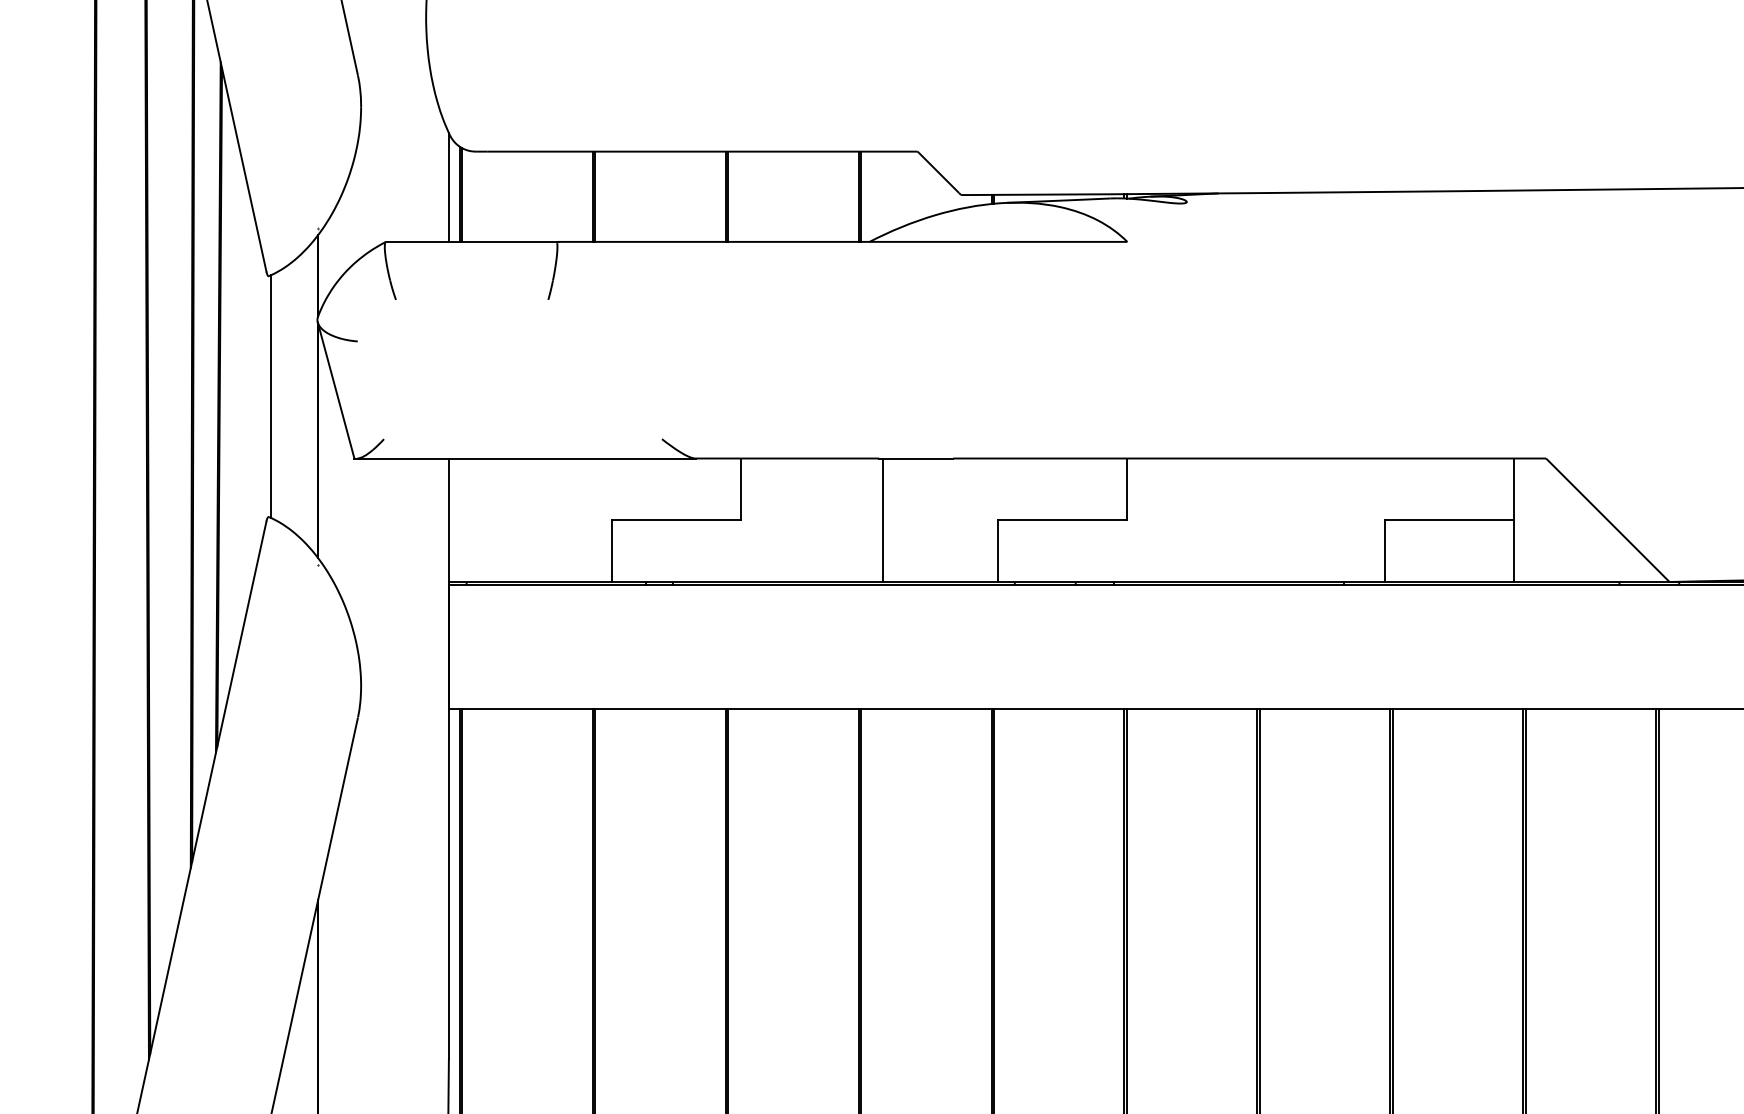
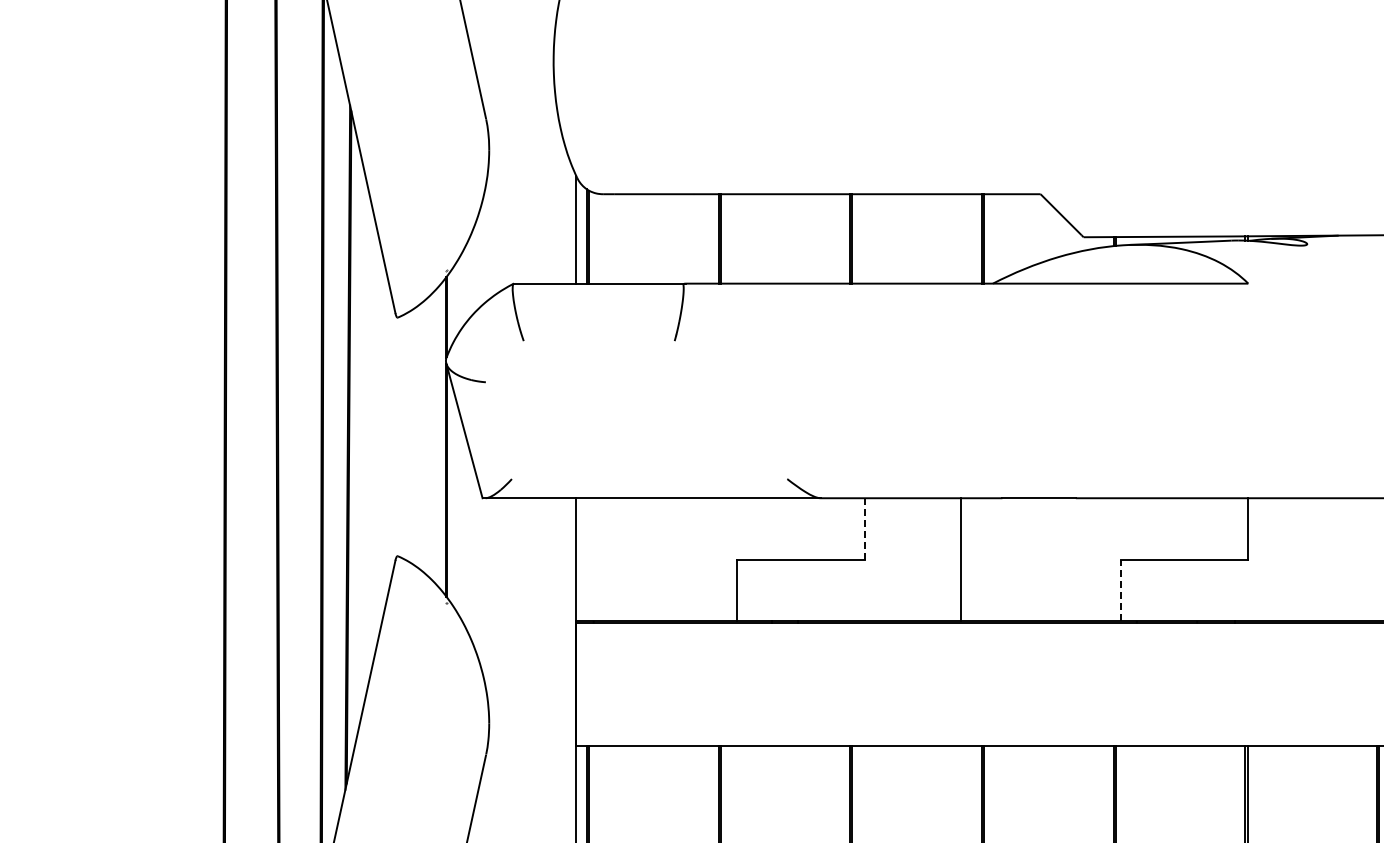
line: (271, 396) -> (400, 436), removed
line: (740, 489) -> (865, 528), solid -> dashed
line: (883, 520) -> (961, 559), moved
line: (998, 551) -> (1120, 590), solid -> dashed

